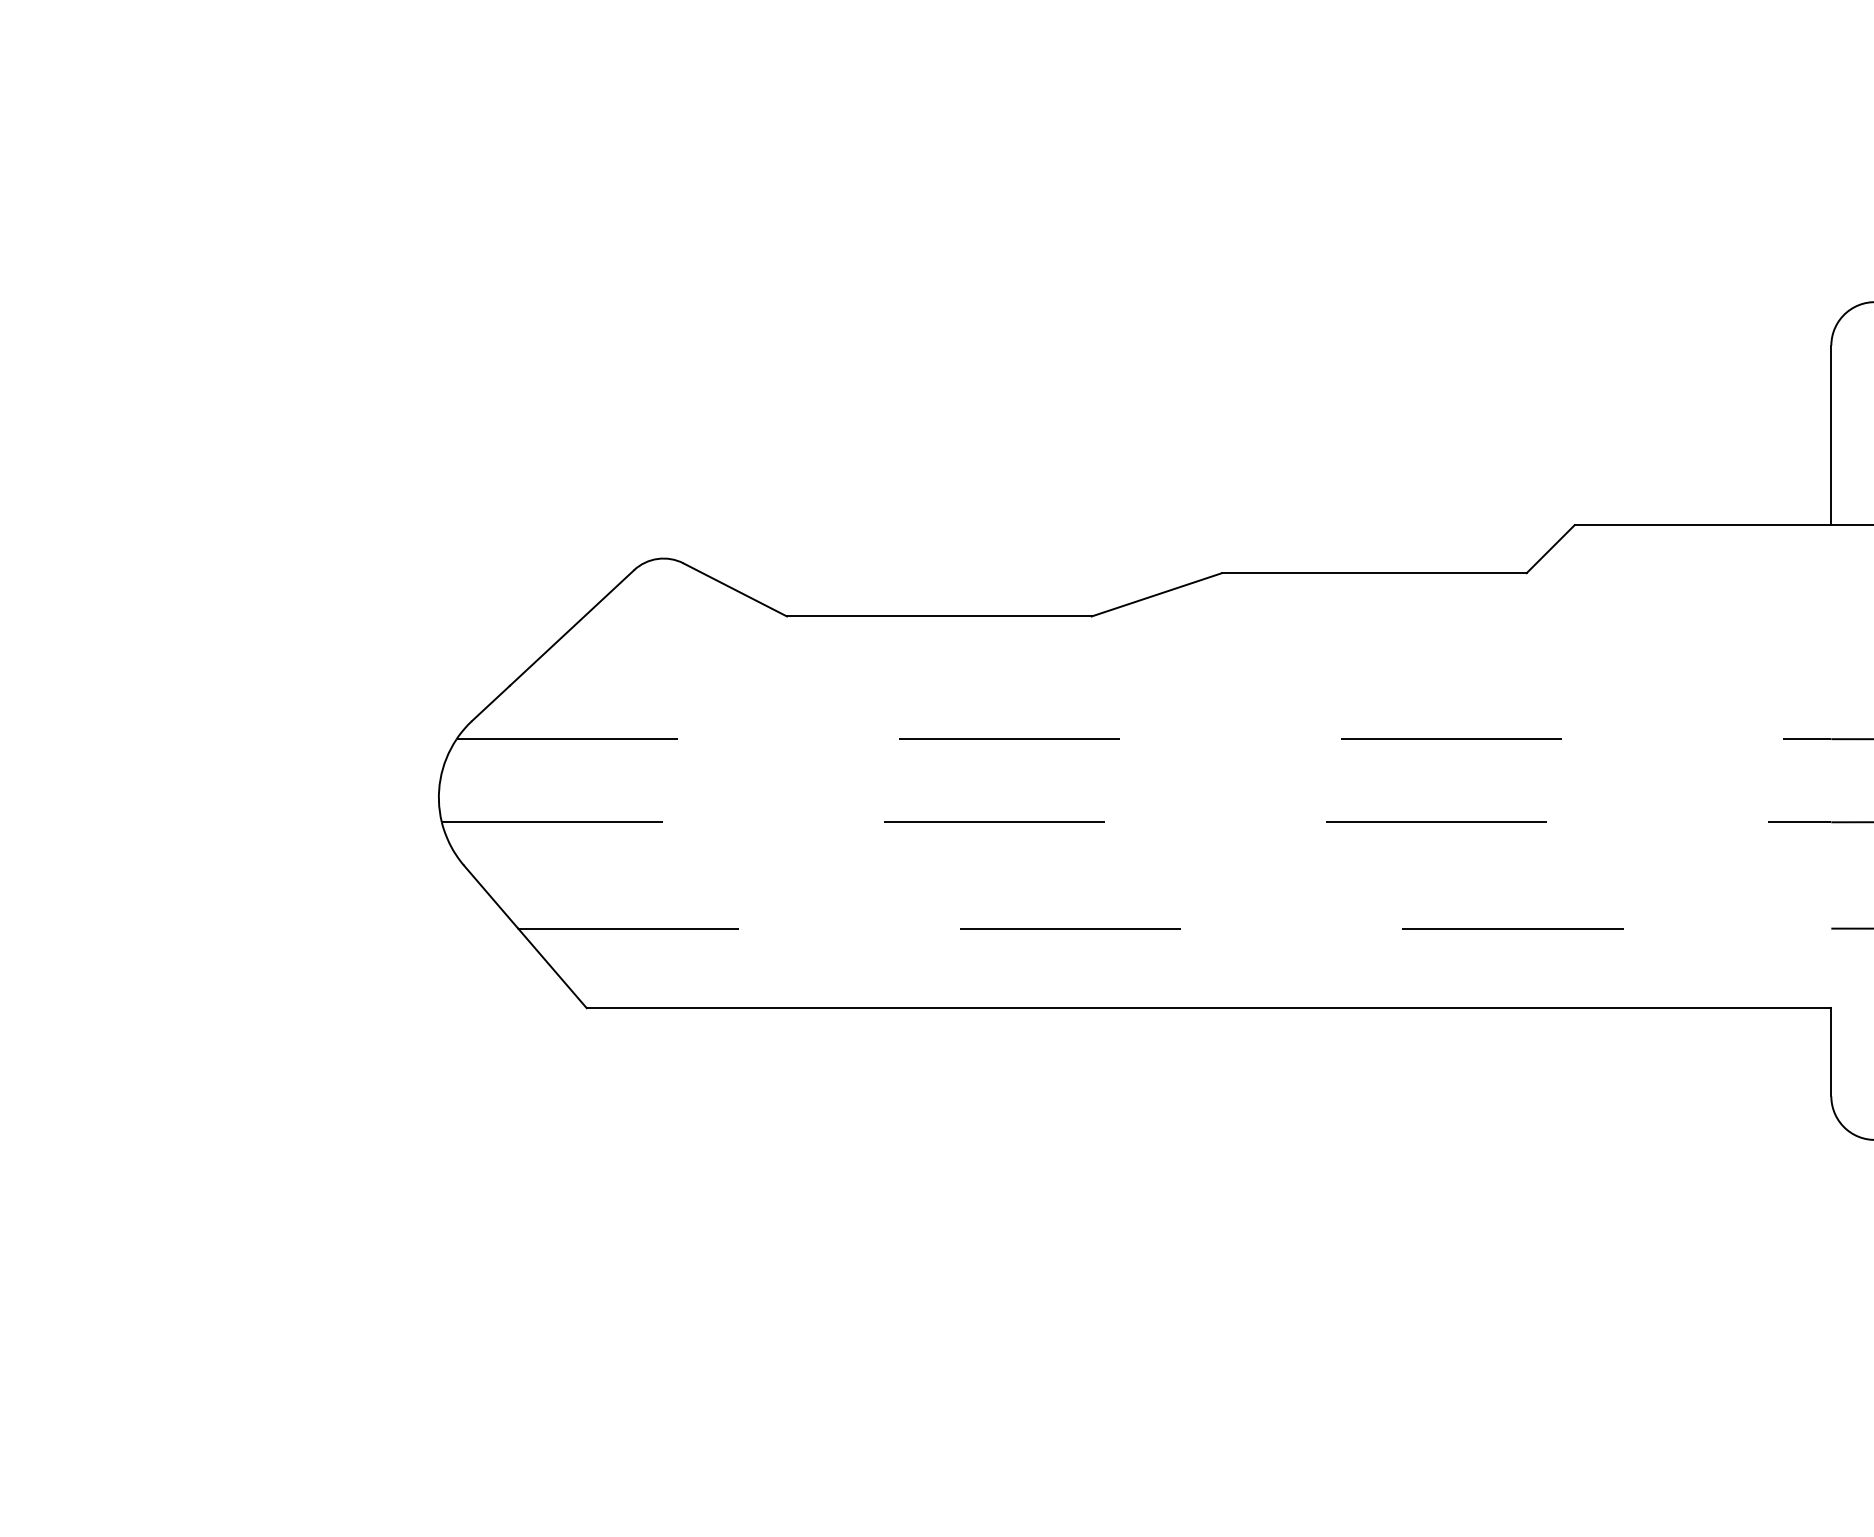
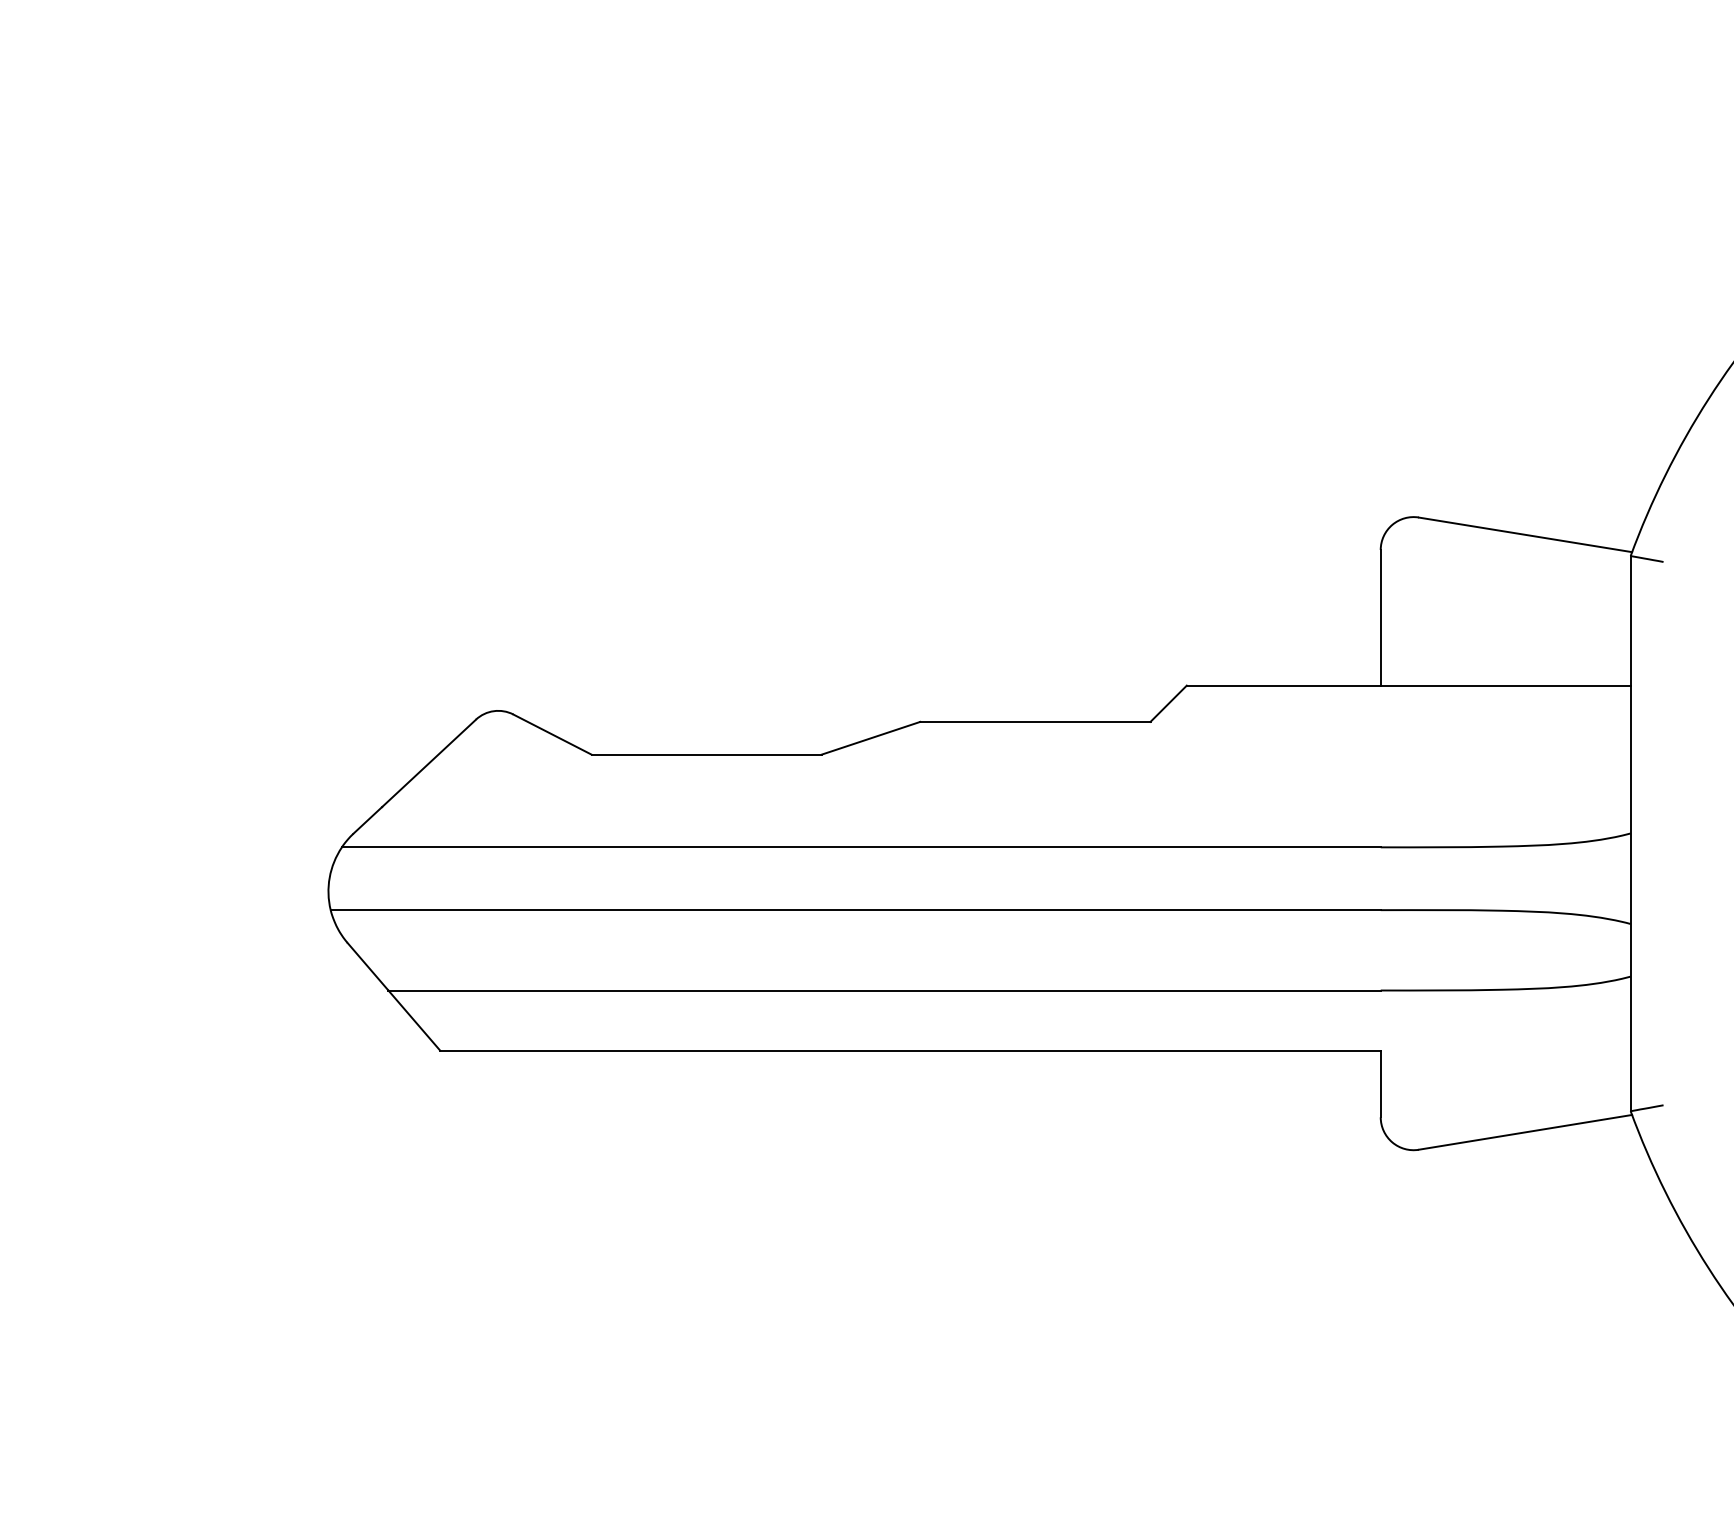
line: (1144, 739) -> (861, 847), dashed -> solid
line: (1137, 822) -> (856, 910), dashed -> solid
line: (1175, 928) -> (885, 990), dashed -> solid

